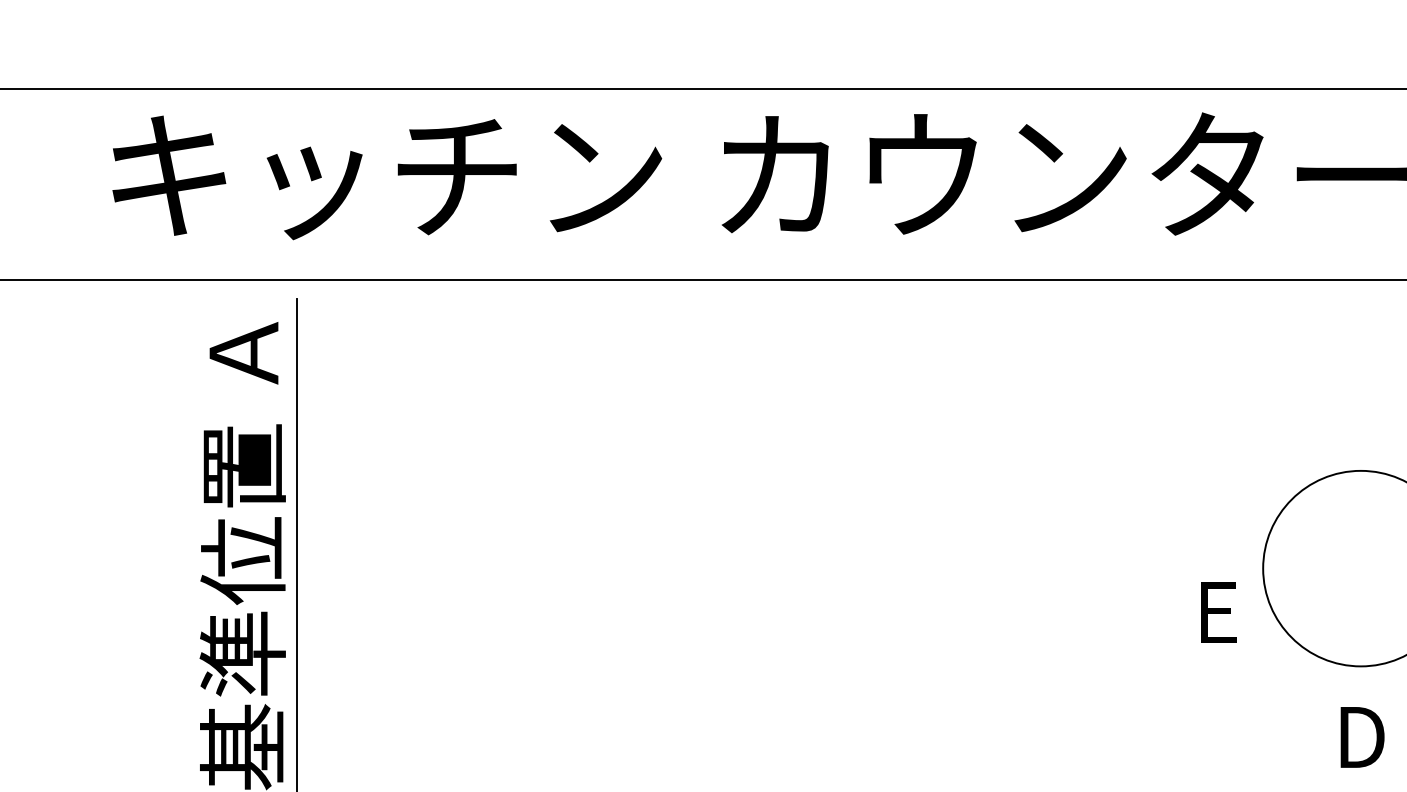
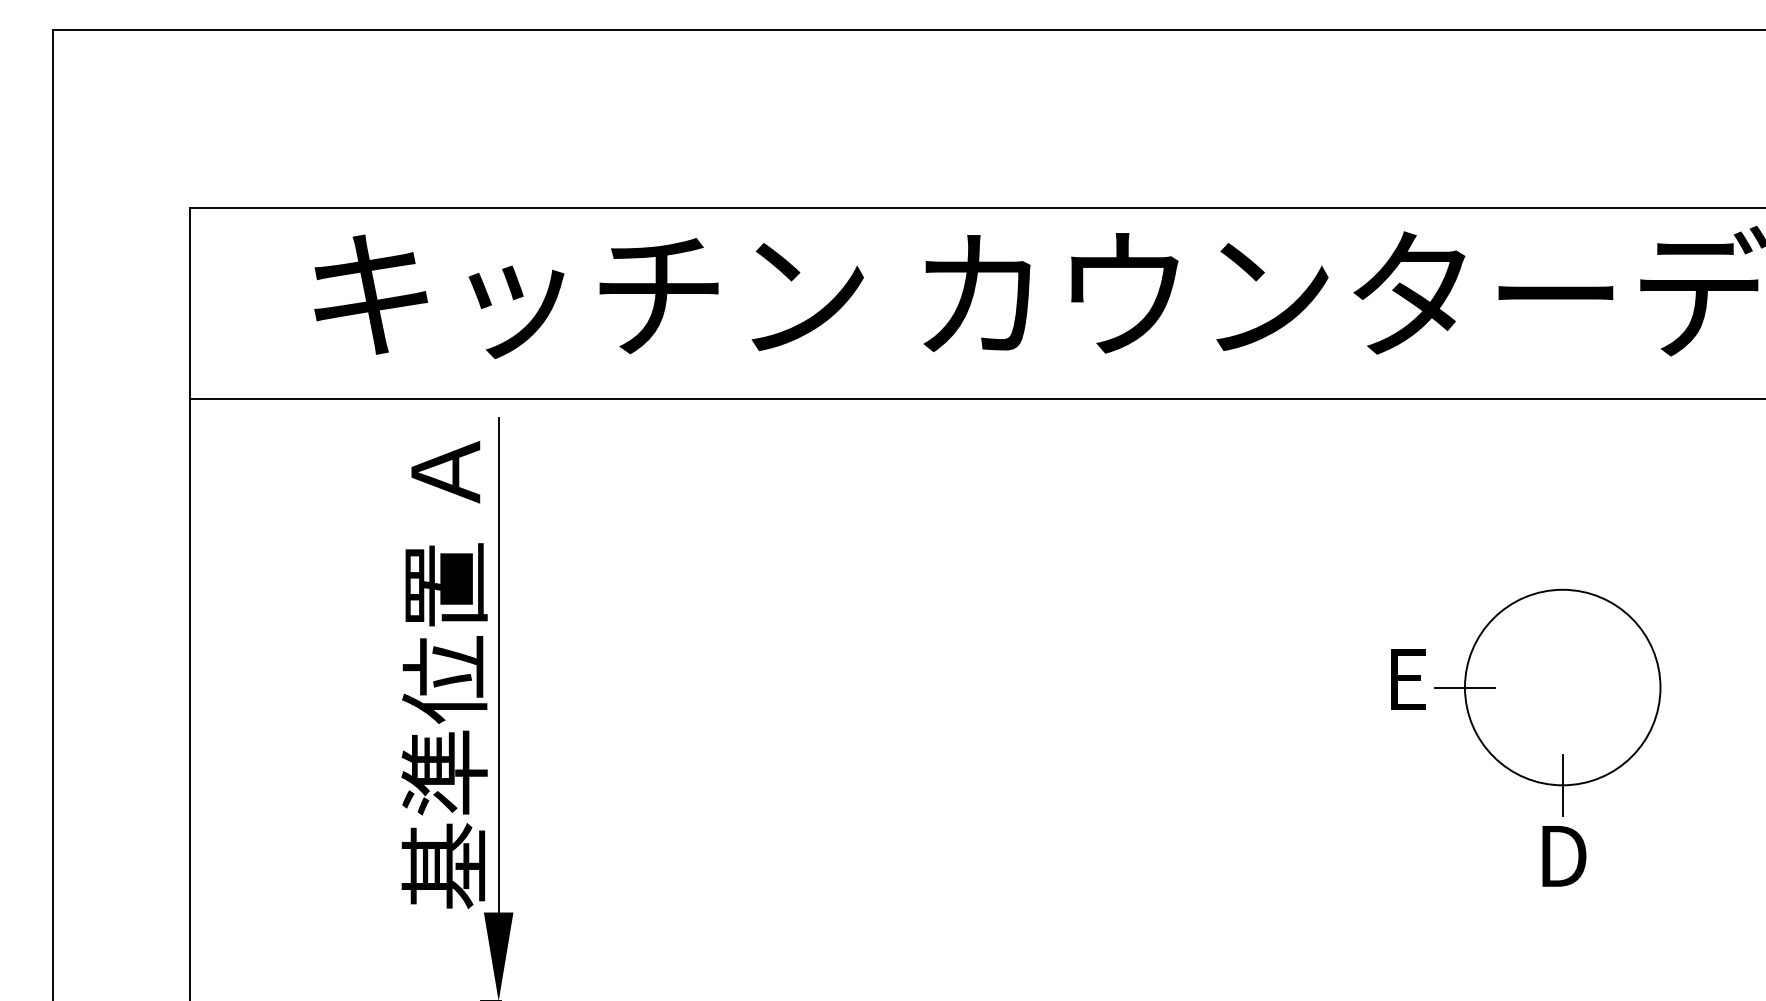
line: (1262, 568) -> (1464, 687), added
text: (1218, 612) -> (1408, 679), moved
line: (1360, 665) -> (1562, 784), added

